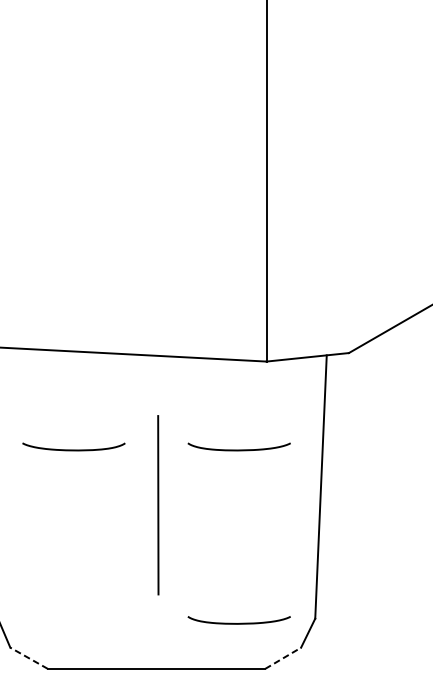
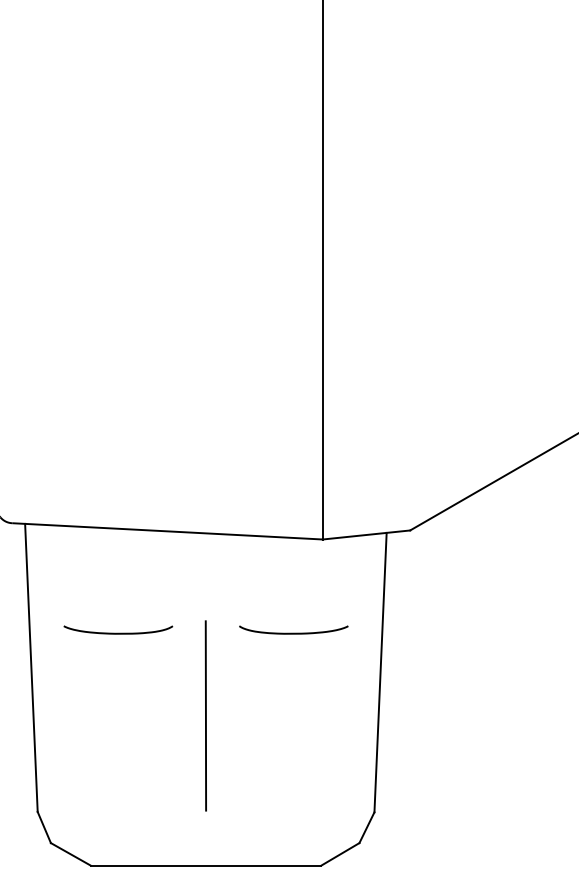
line: (157, 504) -> (205, 715), moved
curve: (238, 622) -> (293, 816), removed
line: (28, 658) -> (70, 854), dashed -> solid
line: (283, 658) -> (340, 854), dashed -> solid

